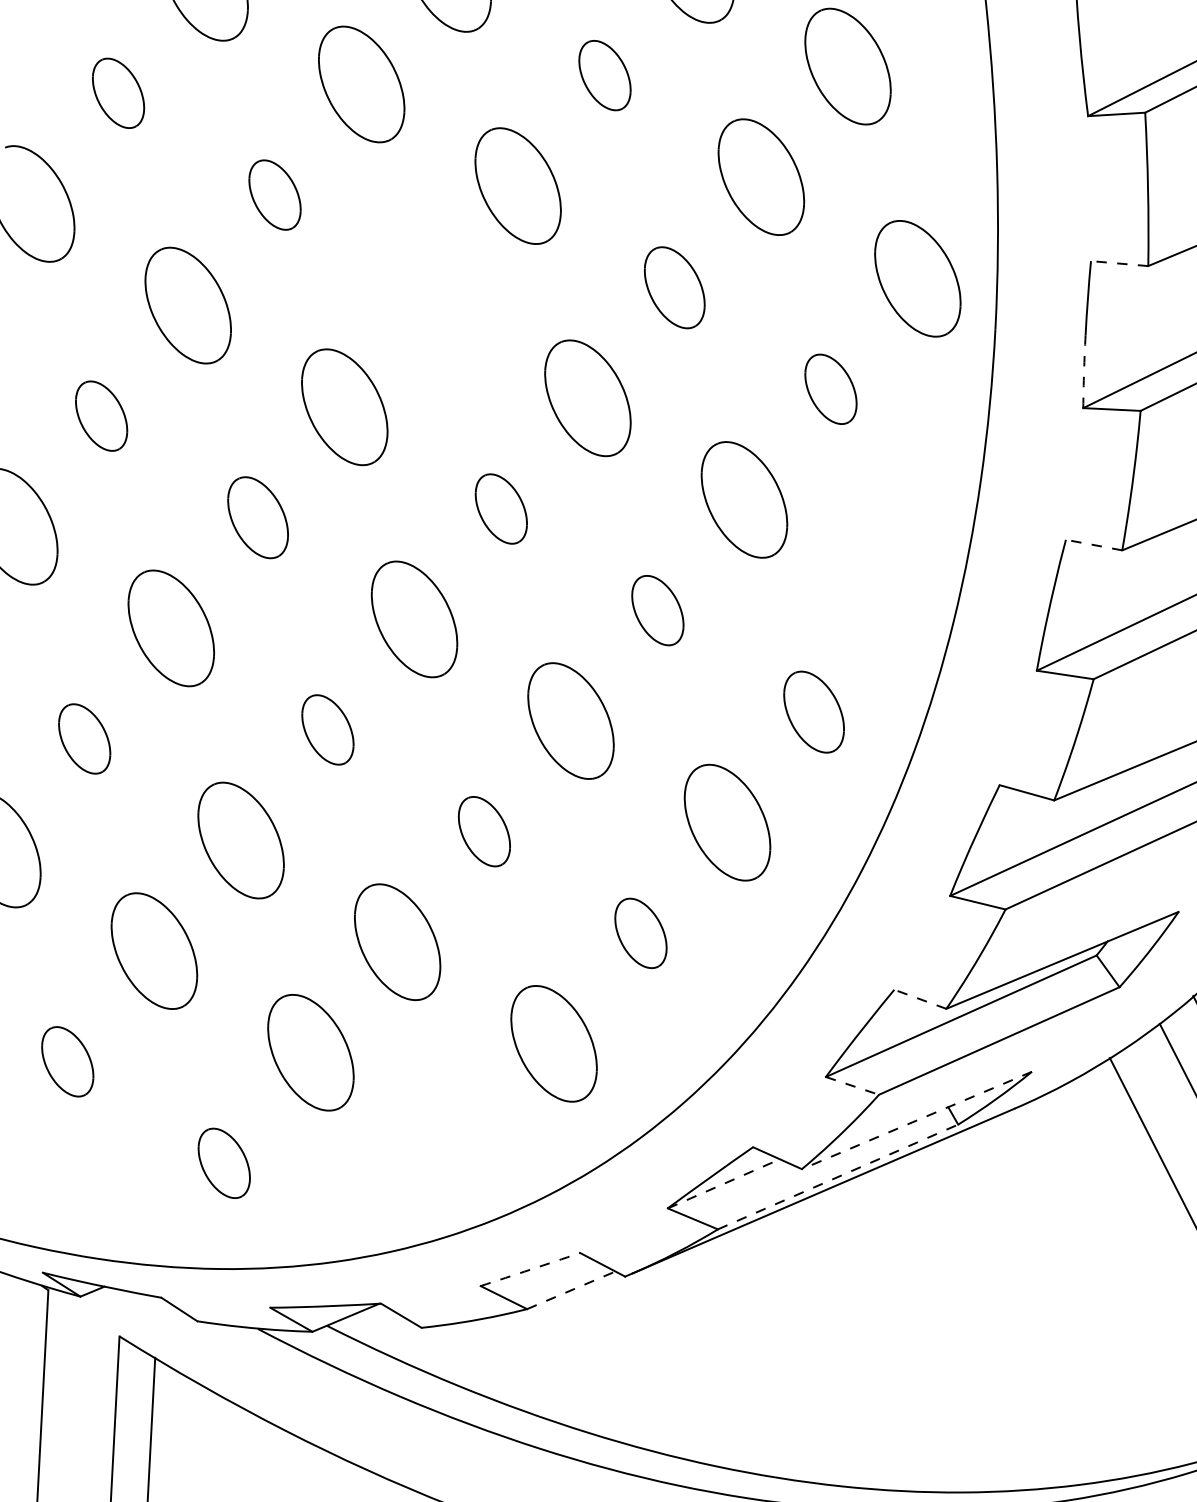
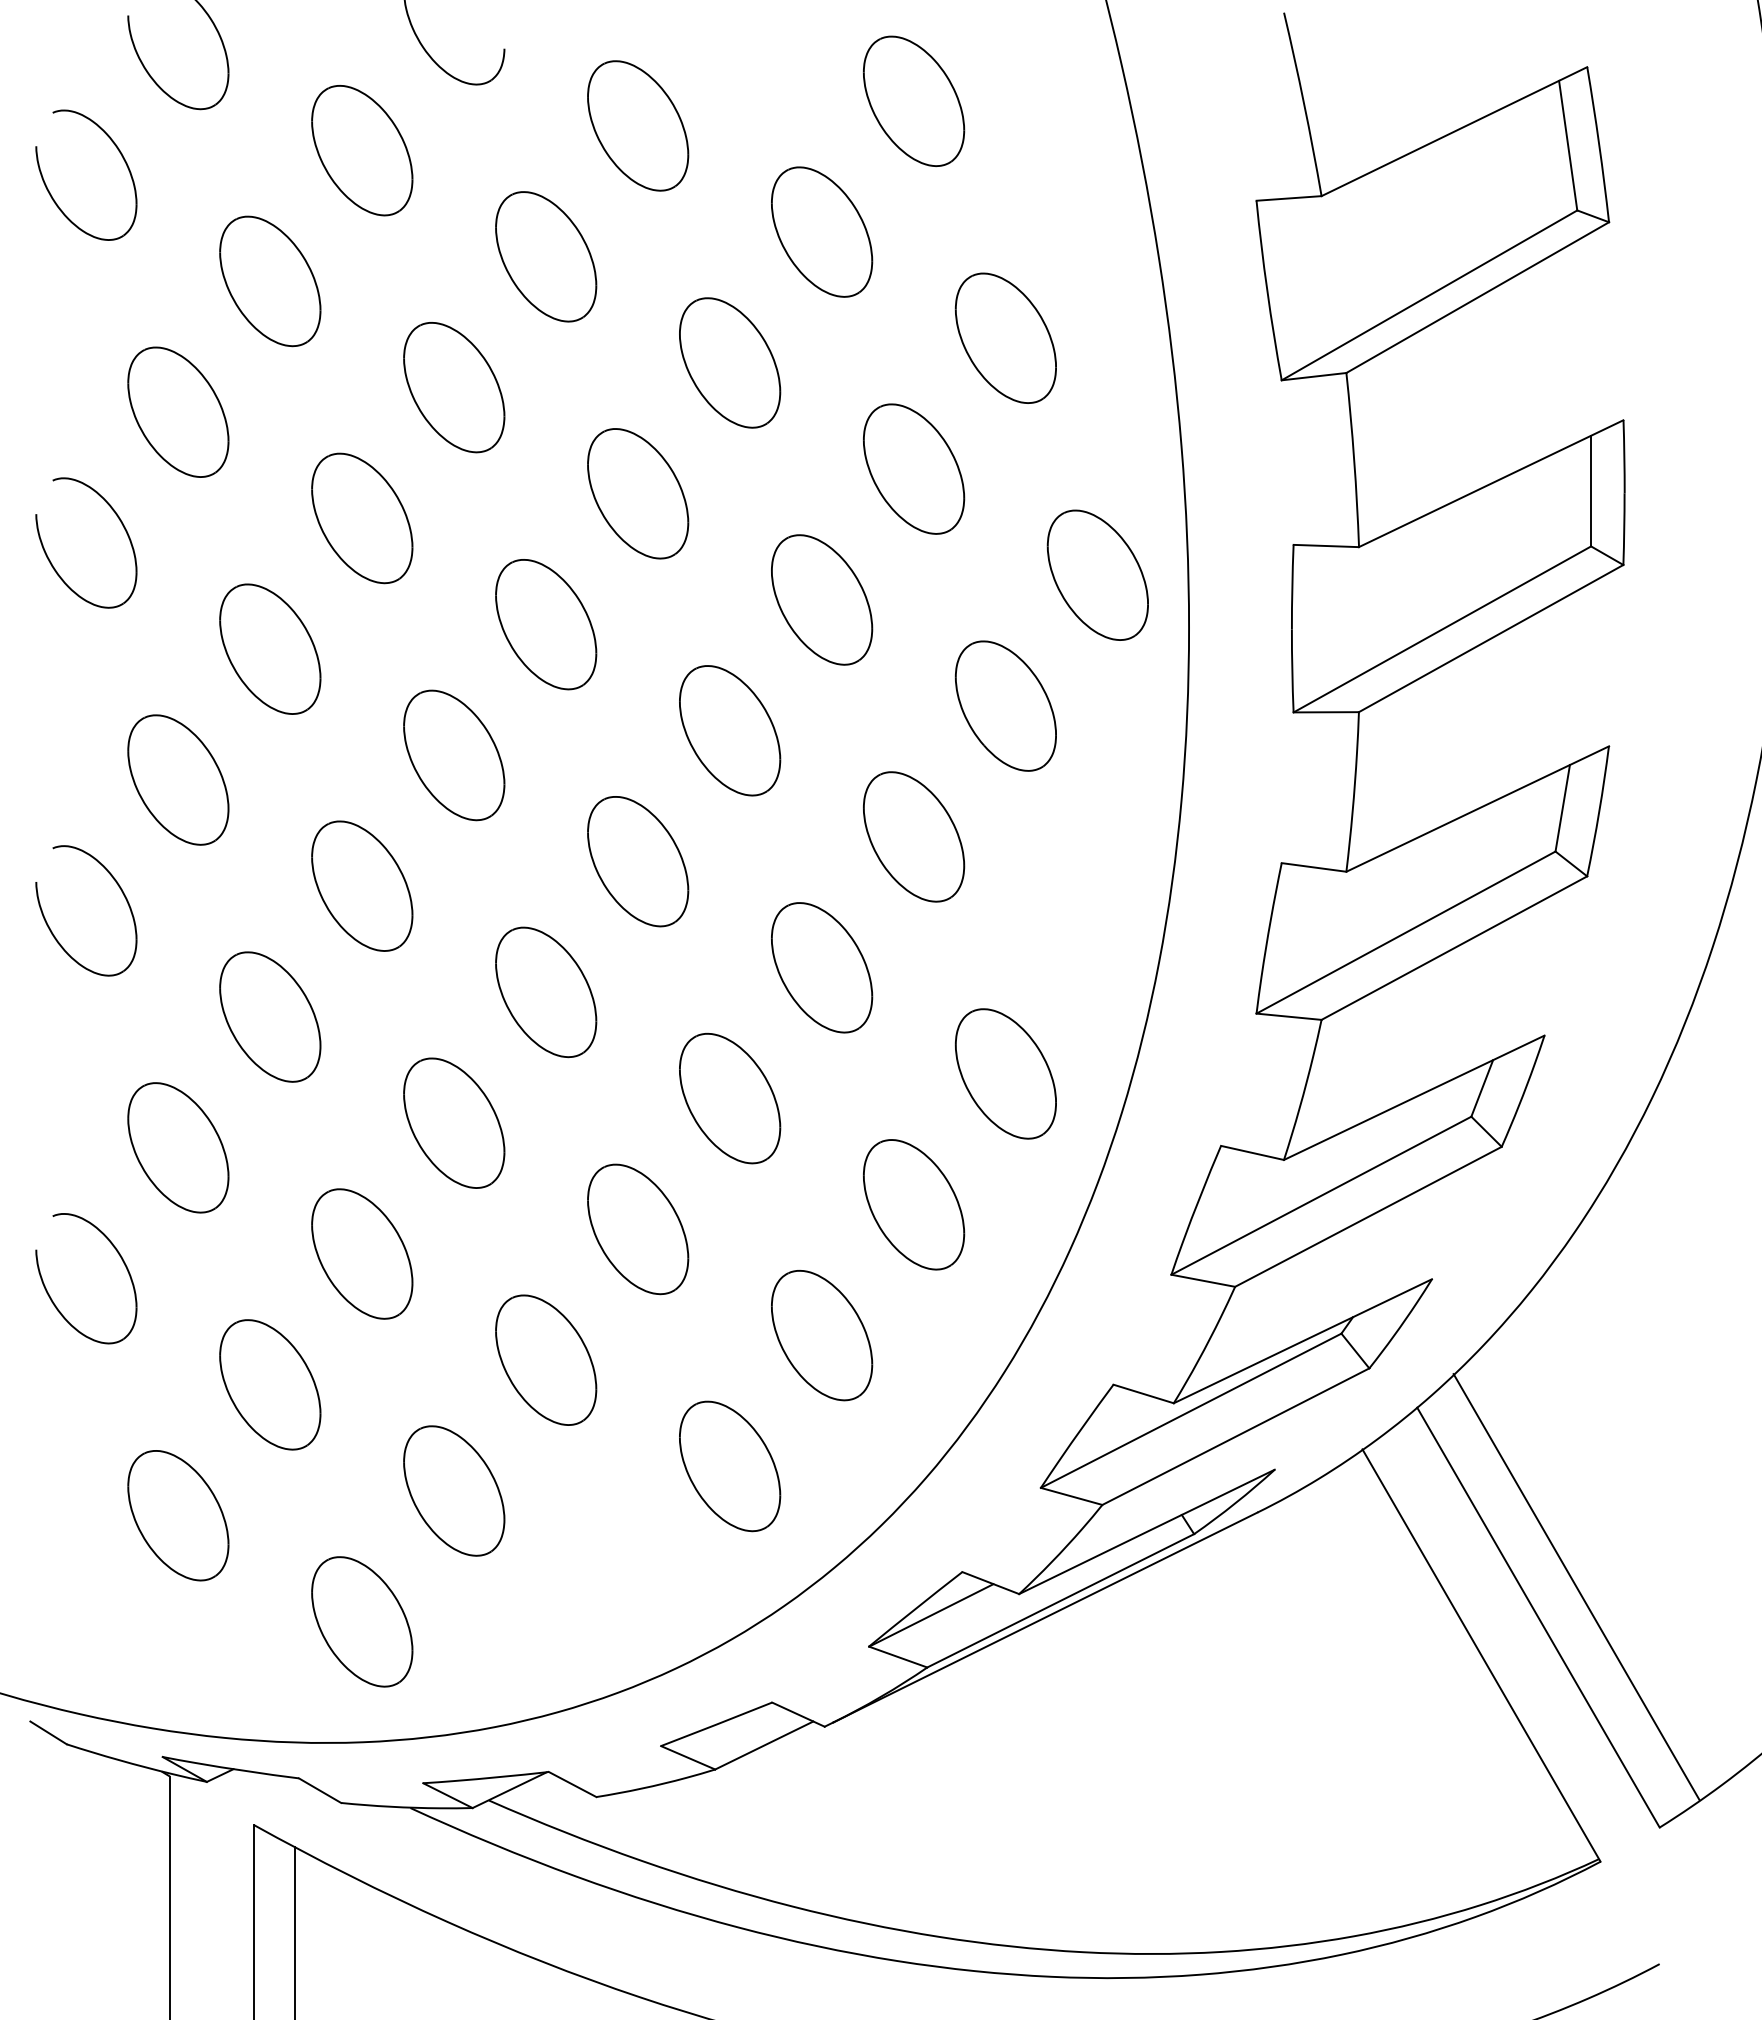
part: (605, 75) -> (730, 362), size x1.67
part: (118, 92) -> (178, 411), size x1.67
part: (275, 195) -> (362, 518), size x1.67
line: (1119, 264) -> (1326, 546), dashed -> solid
part: (675, 287) -> (822, 599), size x1.43
part: (431, 296) -> (546, 624), added
arc: (1084, 371) -> (1292, 670), dashed -> solid
part: (830, 388) -> (1005, 705), size x1.67
part: (101, 415) -> (178, 779), size x1.67
part: (501, 508) -> (638, 861), size x1.67
part: (258, 517) -> (362, 885), size x1.43
line: (1094, 545) -> (1314, 867), dashed -> solid
part: (658, 610) -> (822, 967), size x1.67
part: (813, 711) -> (1005, 1073), size x1.43
part: (328, 729) -> (454, 1122), size x1.67
part: (84, 738) -> (178, 1147), size x1.67
part: (484, 831) -> (638, 1229), size x1.67
part: (641, 933) -> (822, 1335), size x1.67
line: (920, 998) -> (1143, 1393), dashed -> solid
part: (67, 1061) -> (178, 1515), size x1.67
line: (852, 1085) -> (1071, 1496), dashed -> solid
line: (916, 1120) -> (1146, 1532), dashed -> solid
part: (224, 1163) -> (362, 1621), size x1.67
line: (838, 1176) -> (1061, 1600), dashed -> solid
line: (724, 1183) -> (931, 1615), dashed -> solid
arc: (530, 1269) -> (716, 1724), dashed -> solid
line: (571, 1290) -> (764, 1745), dashed -> solid

